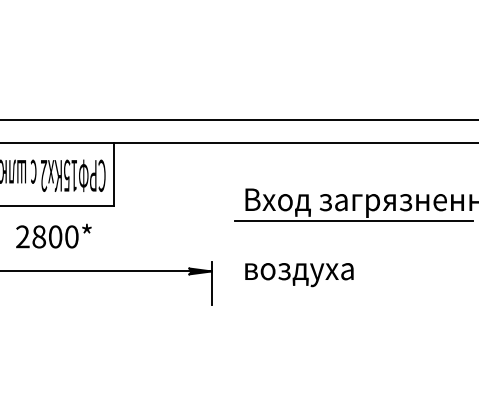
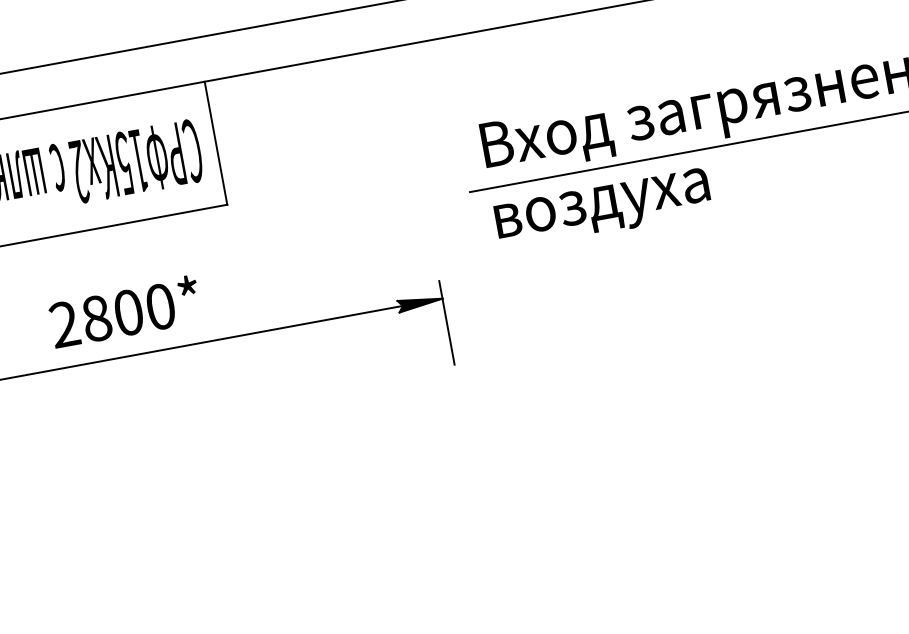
text: (53, 235) -> (124, 310), moved
text: (299, 275) -> (603, 210), moved

